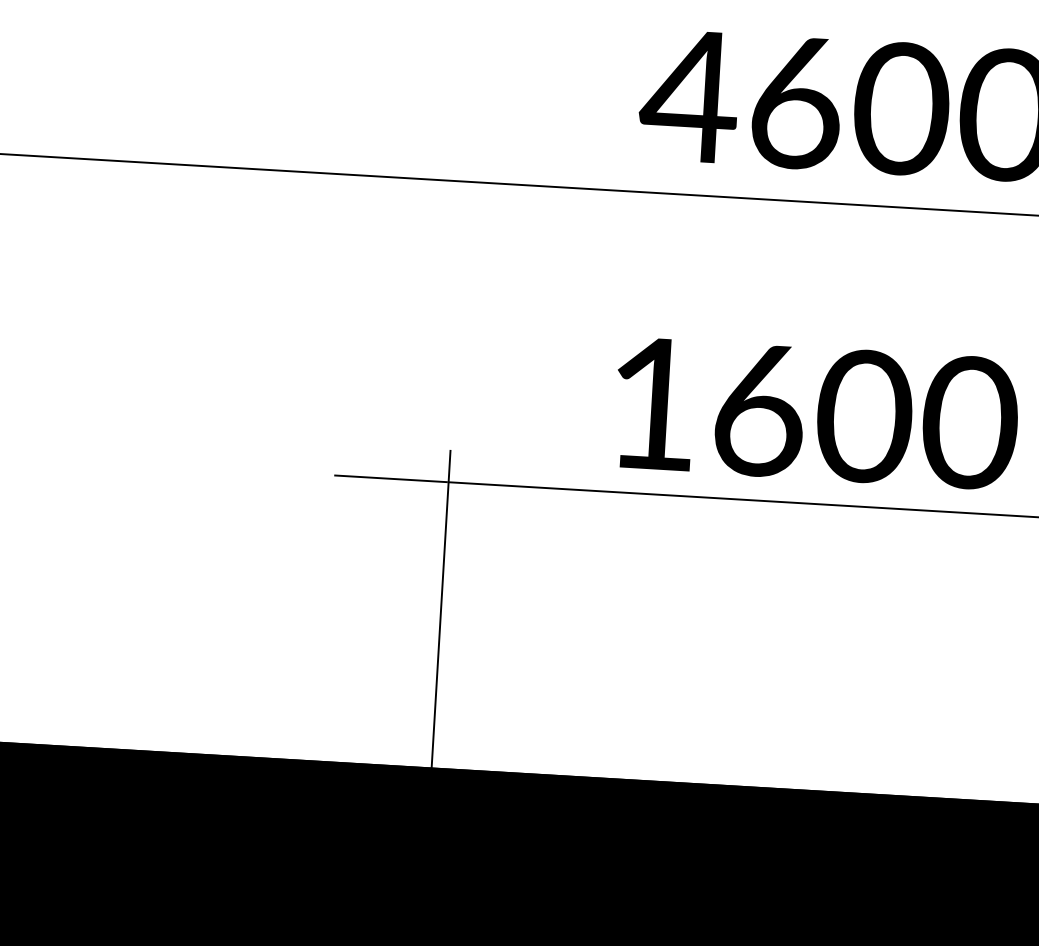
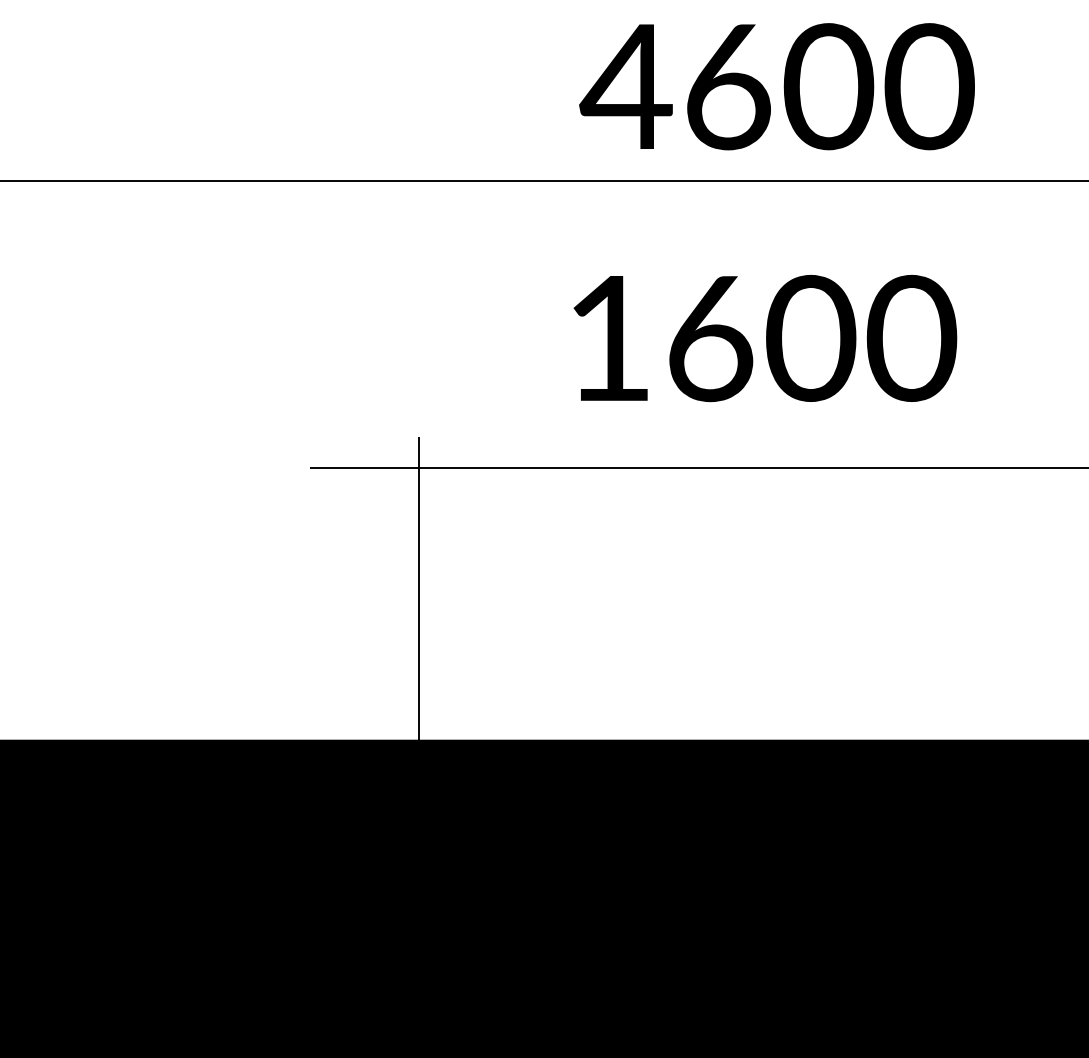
text: (816, 413) -> (765, 338), moved

